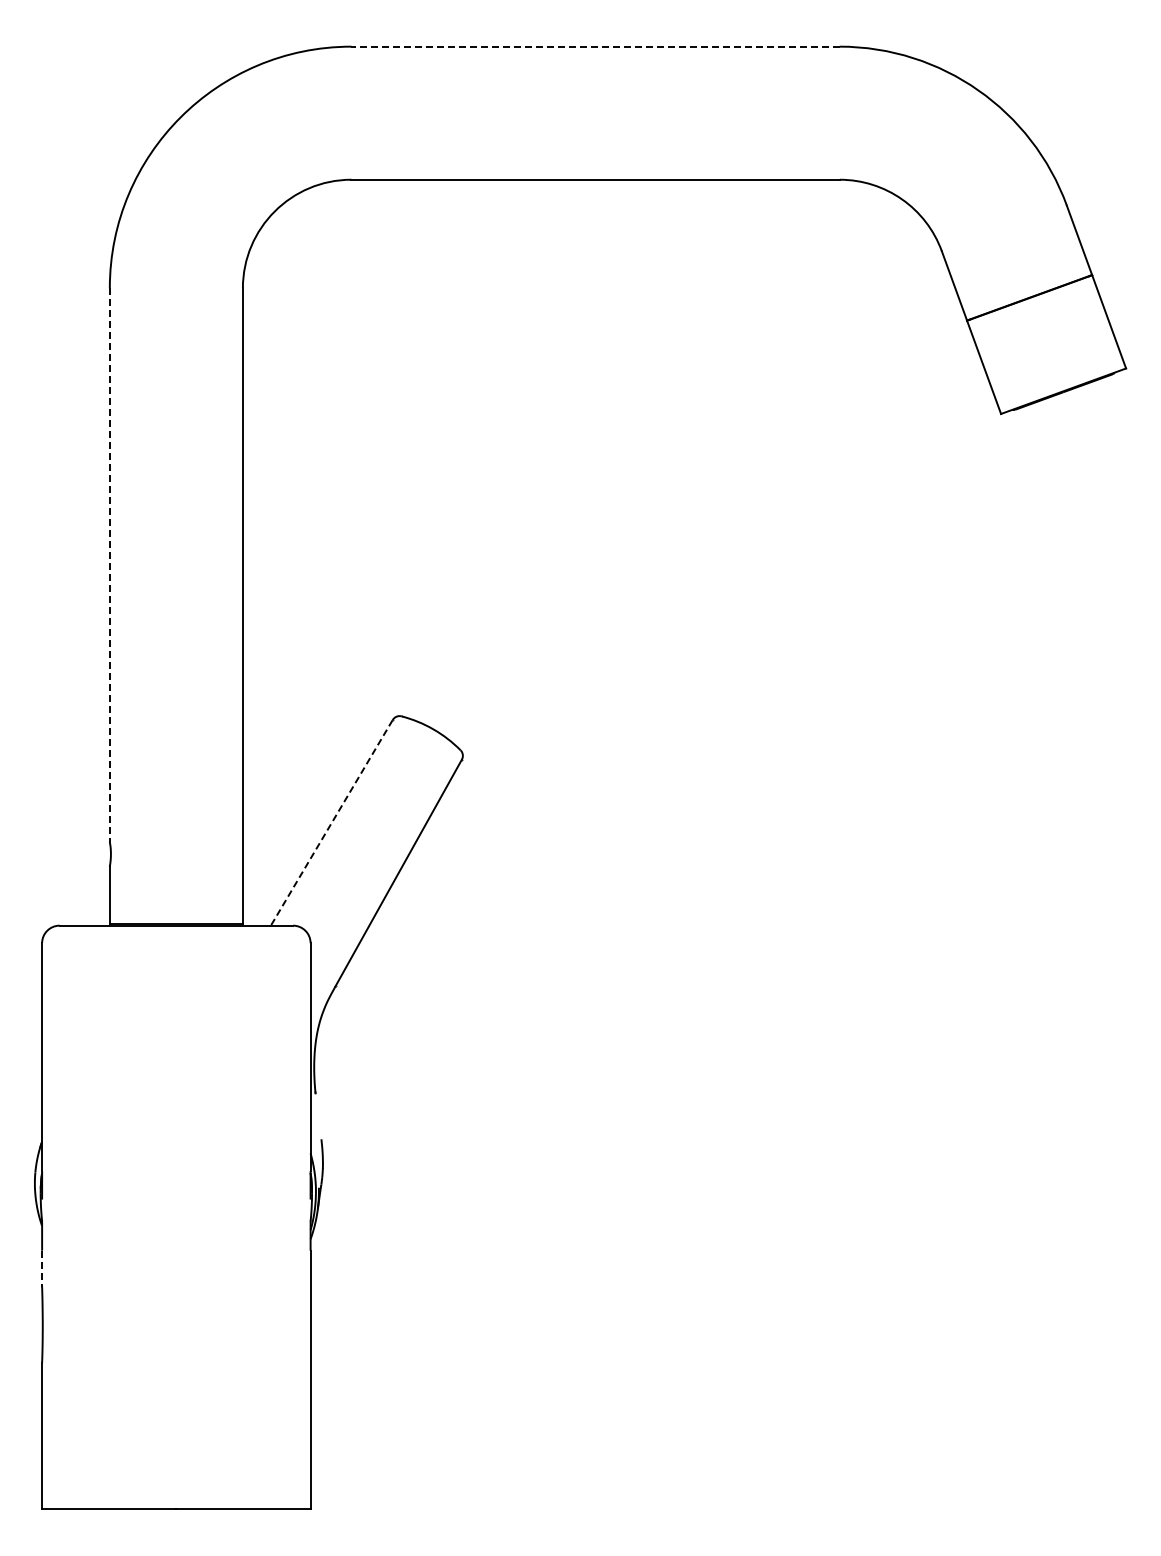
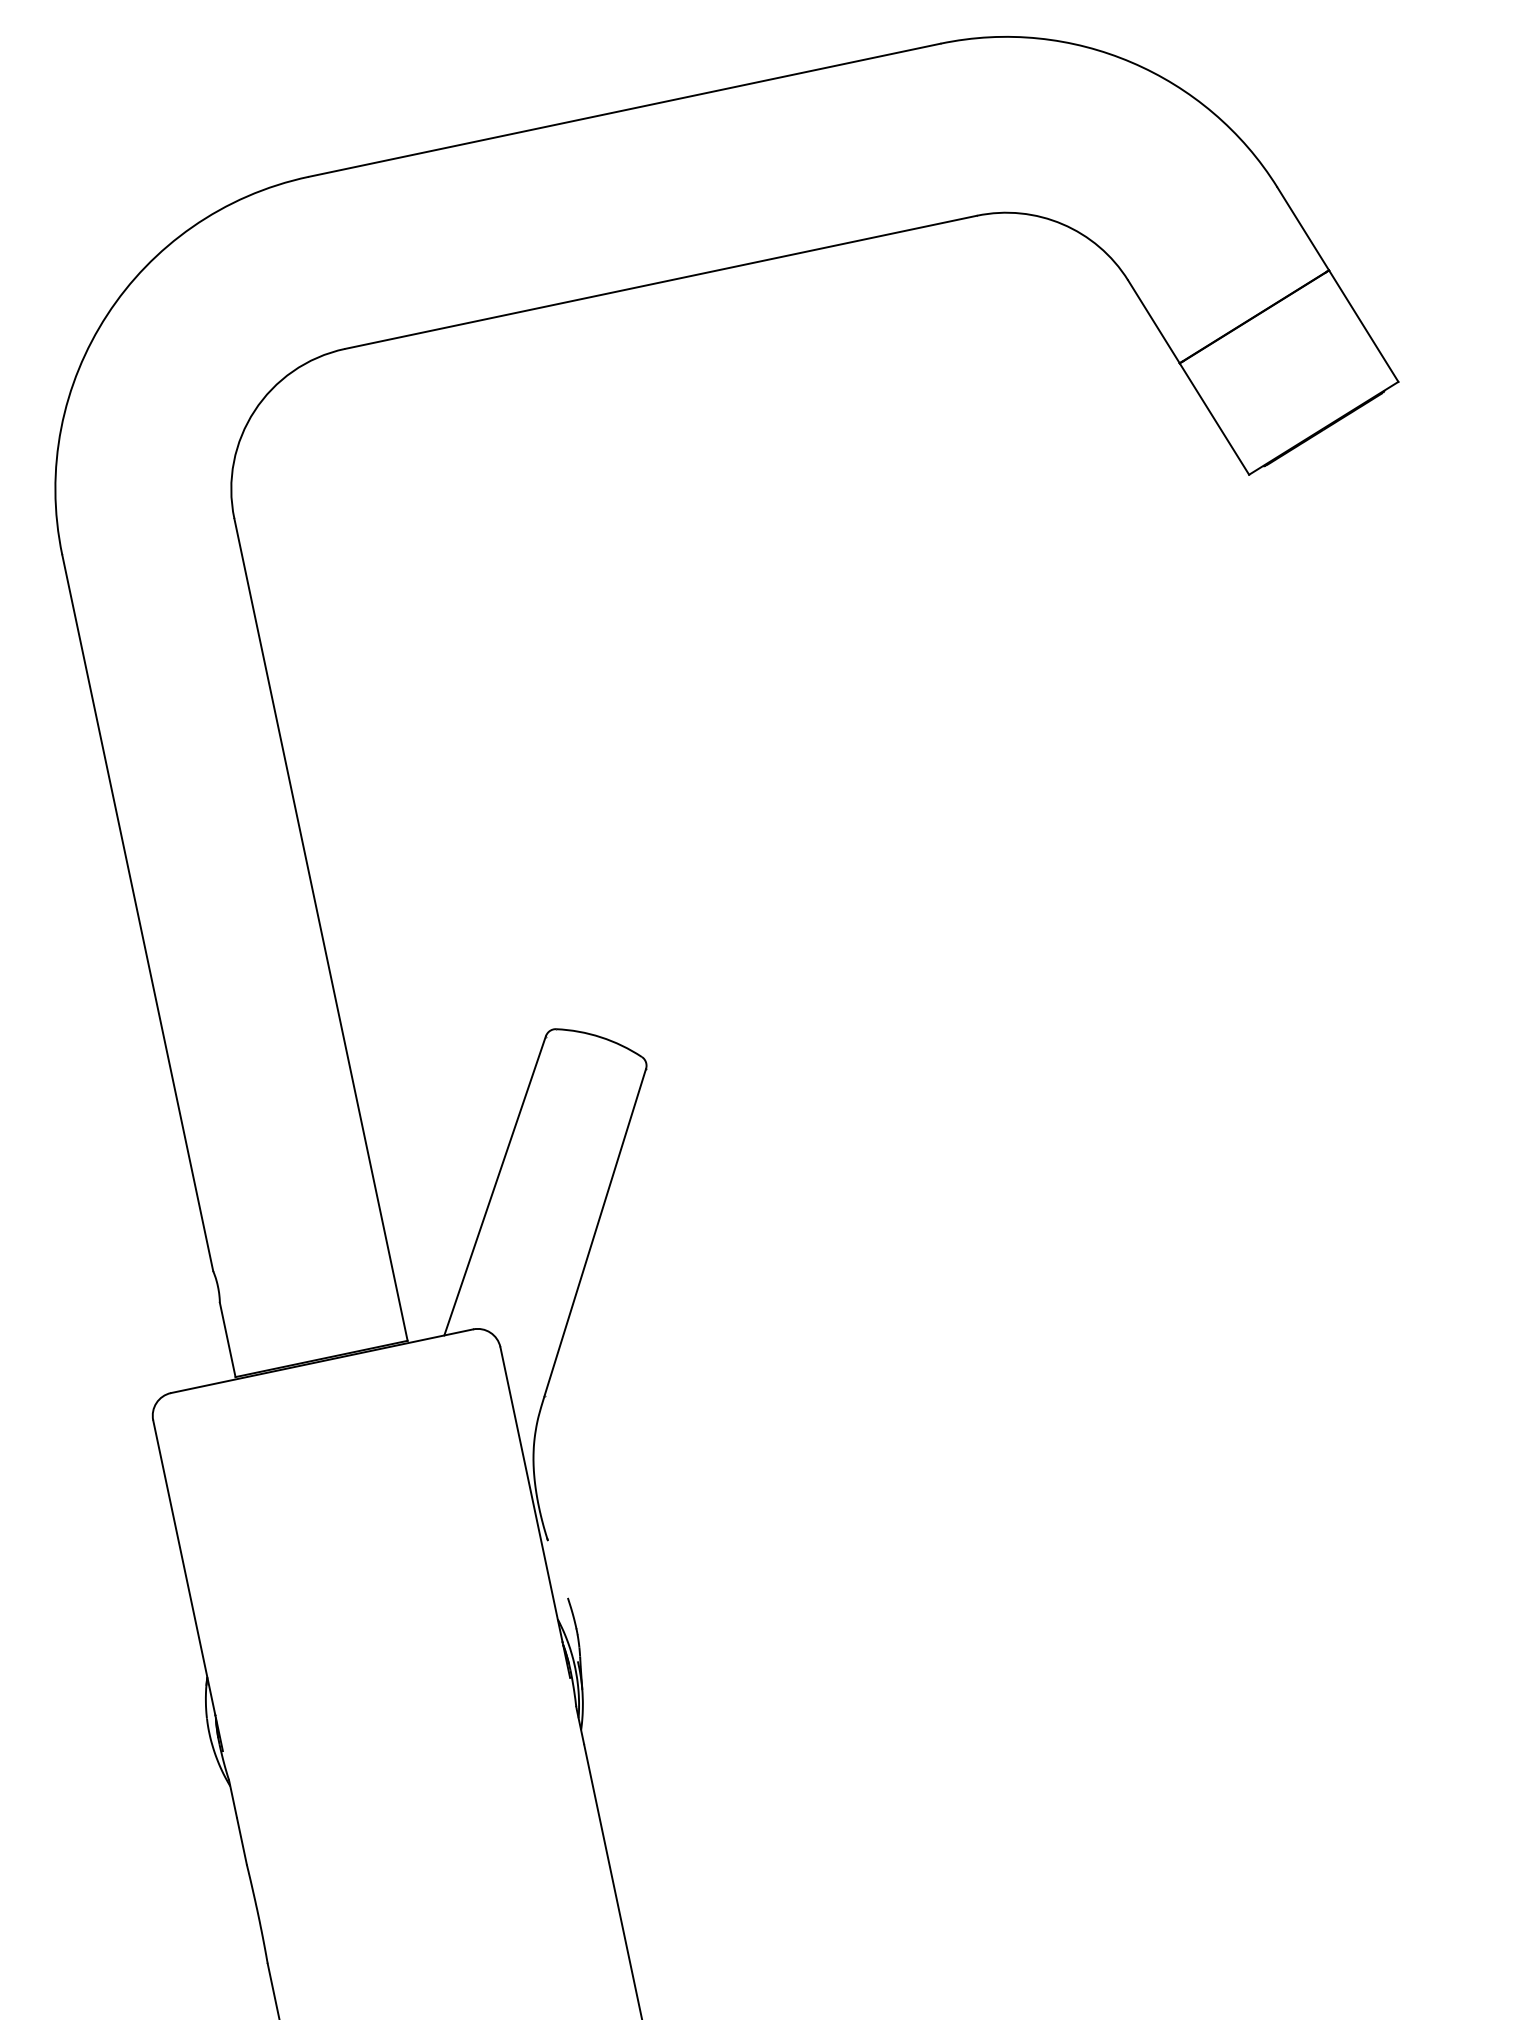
line: (595, 46) -> (624, 110), dashed -> solid
line: (109, 565) -> (137, 913), dashed -> solid
line: (331, 823) -> (494, 1186), dashed -> solid
line: (42, 1268) -> (242, 1841), dashed -> solid

